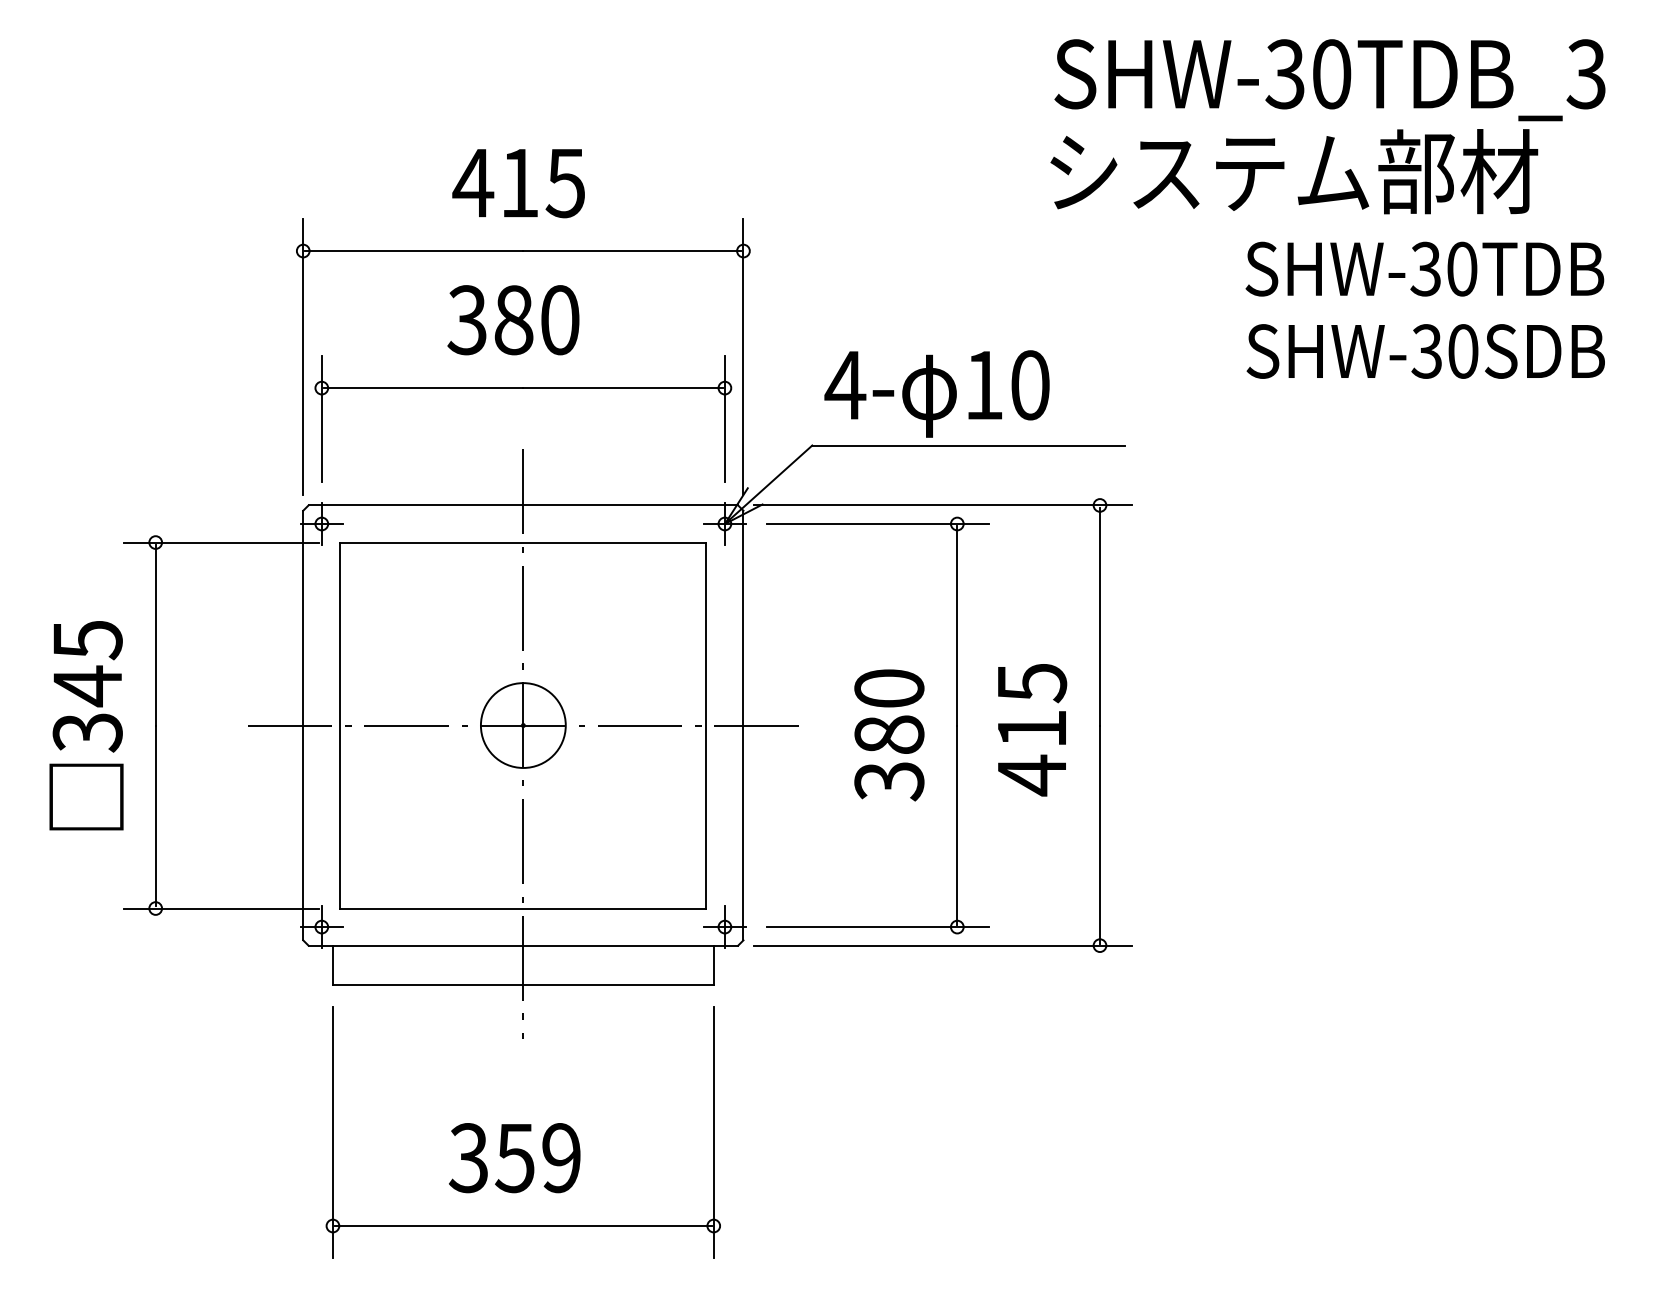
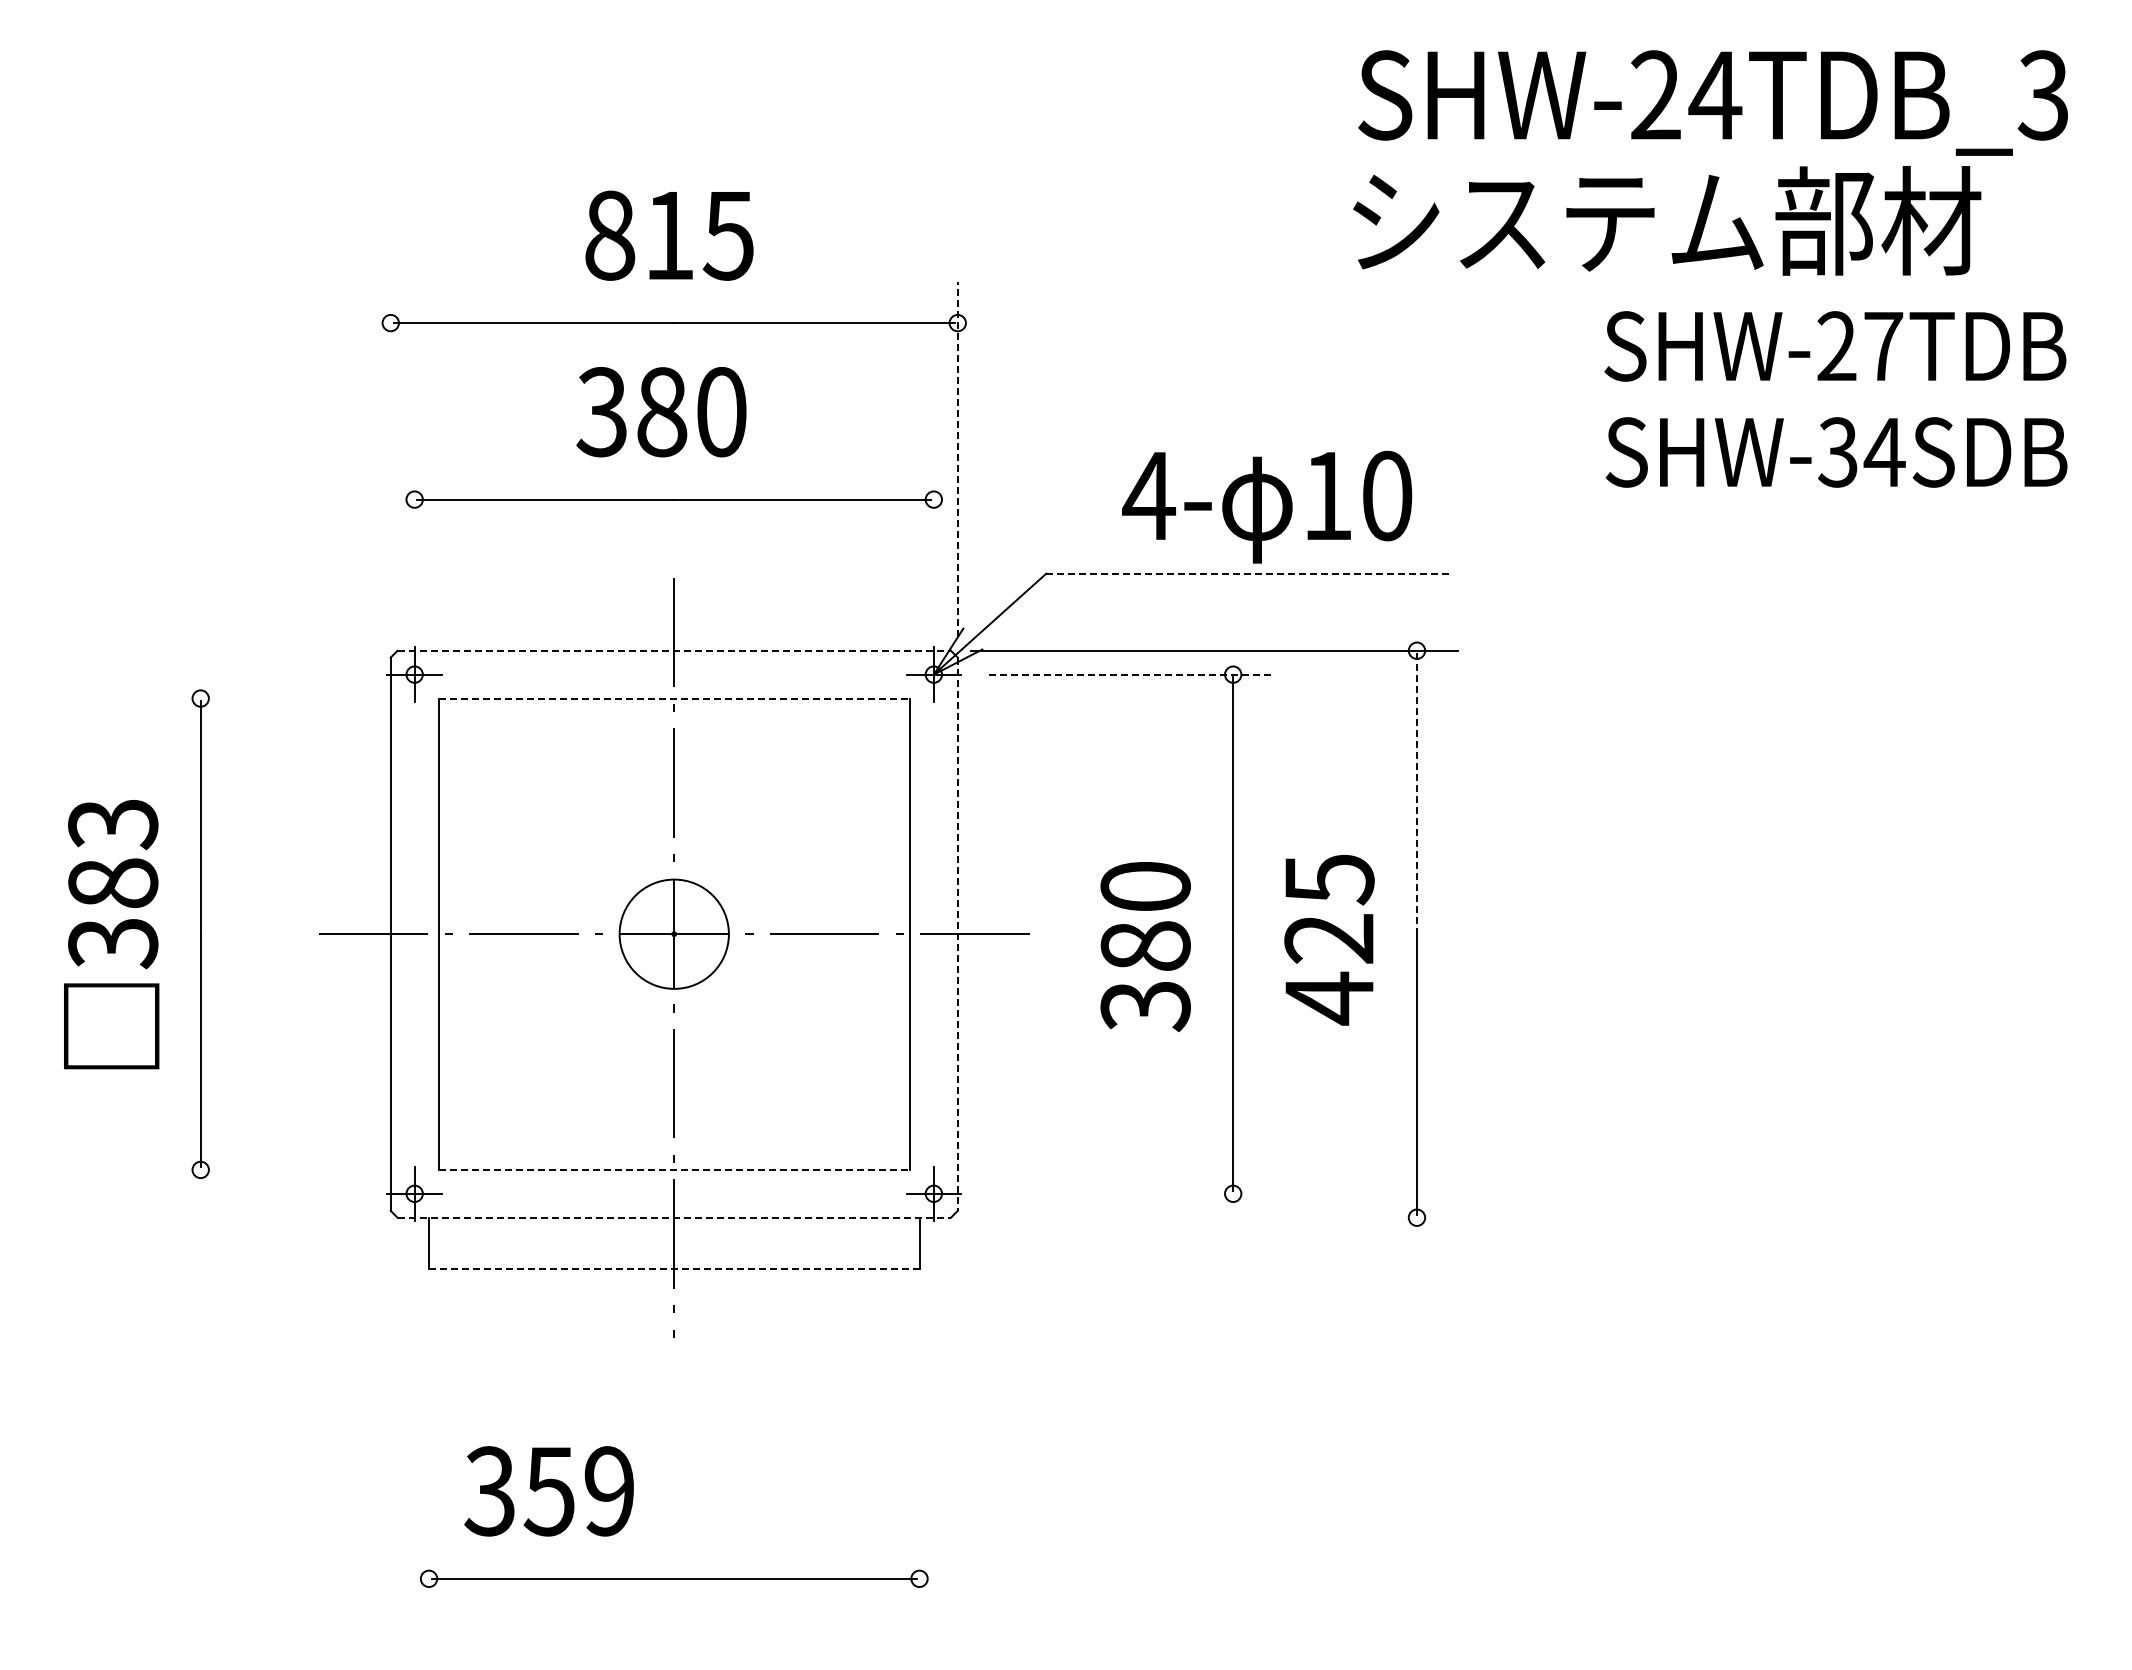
text: (1308, 74) -> (1685, 95), SHW-30TDB_3 -> SHW-24TDB_3
text: (473, 183) -> (609, 235), 415 -> 815
text: (1443, 269) -> (1859, 346), SHW-30TDB -> SHW-27TDB
text: (1462, 351) -> (1884, 452), SHW-30SDB -> SHW-34SDB
line: (303, 356) -> (390, 459), removed
line: (743, 356) -> (957, 459), solid -> dashed
text: (937, 393) -> (1267, 506), moved
line: (321, 419) -> (414, 539), removed
line: (724, 419) -> (933, 539), removed
line: (968, 445) -> (1247, 573), solid -> dashed
line: (523, 505) -> (674, 650), solid -> dashed
line: (878, 523) -> (1131, 674), solid -> dashed
line: (221, 542) -> (285, 698), removed
line: (523, 542) -> (674, 698), solid -> dashed
line: (1099, 617) -> (1416, 794), solid -> dashed
text: (87, 663) -> (113, 854), 345 -> 383
line: (743, 725) -> (957, 934), solid -> dashed
text: (1031, 728) -> (1328, 938), 415 -> 425
line: (221, 908) -> (285, 1169), removed
line: (523, 908) -> (674, 1169), solid -> dashed
line: (878, 926) -> (1131, 1193), removed
line: (523, 945) -> (674, 1217), solid -> dashed
line: (942, 945) -> (1214, 1217), removed
line: (522, 985) -> (673, 1268), solid -> dashed
line: (333, 1131) -> (429, 1457), removed
line: (713, 1131) -> (919, 1457), removed
text: (514, 1158) -> (548, 1491), moved

